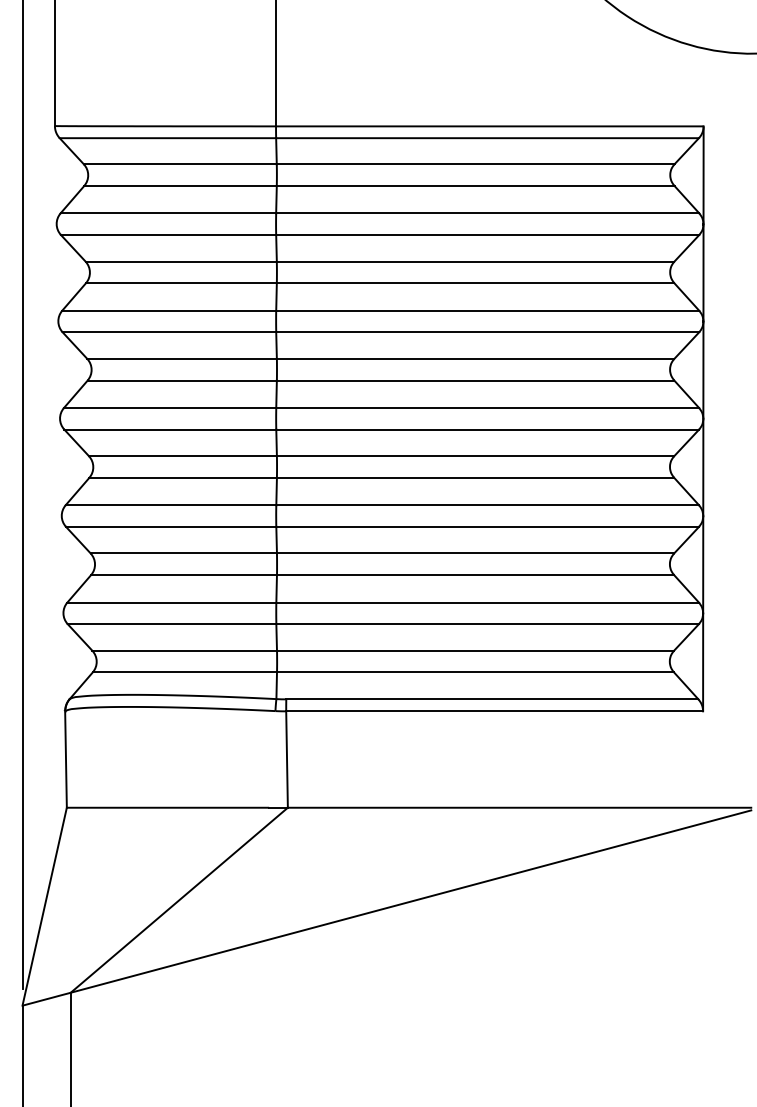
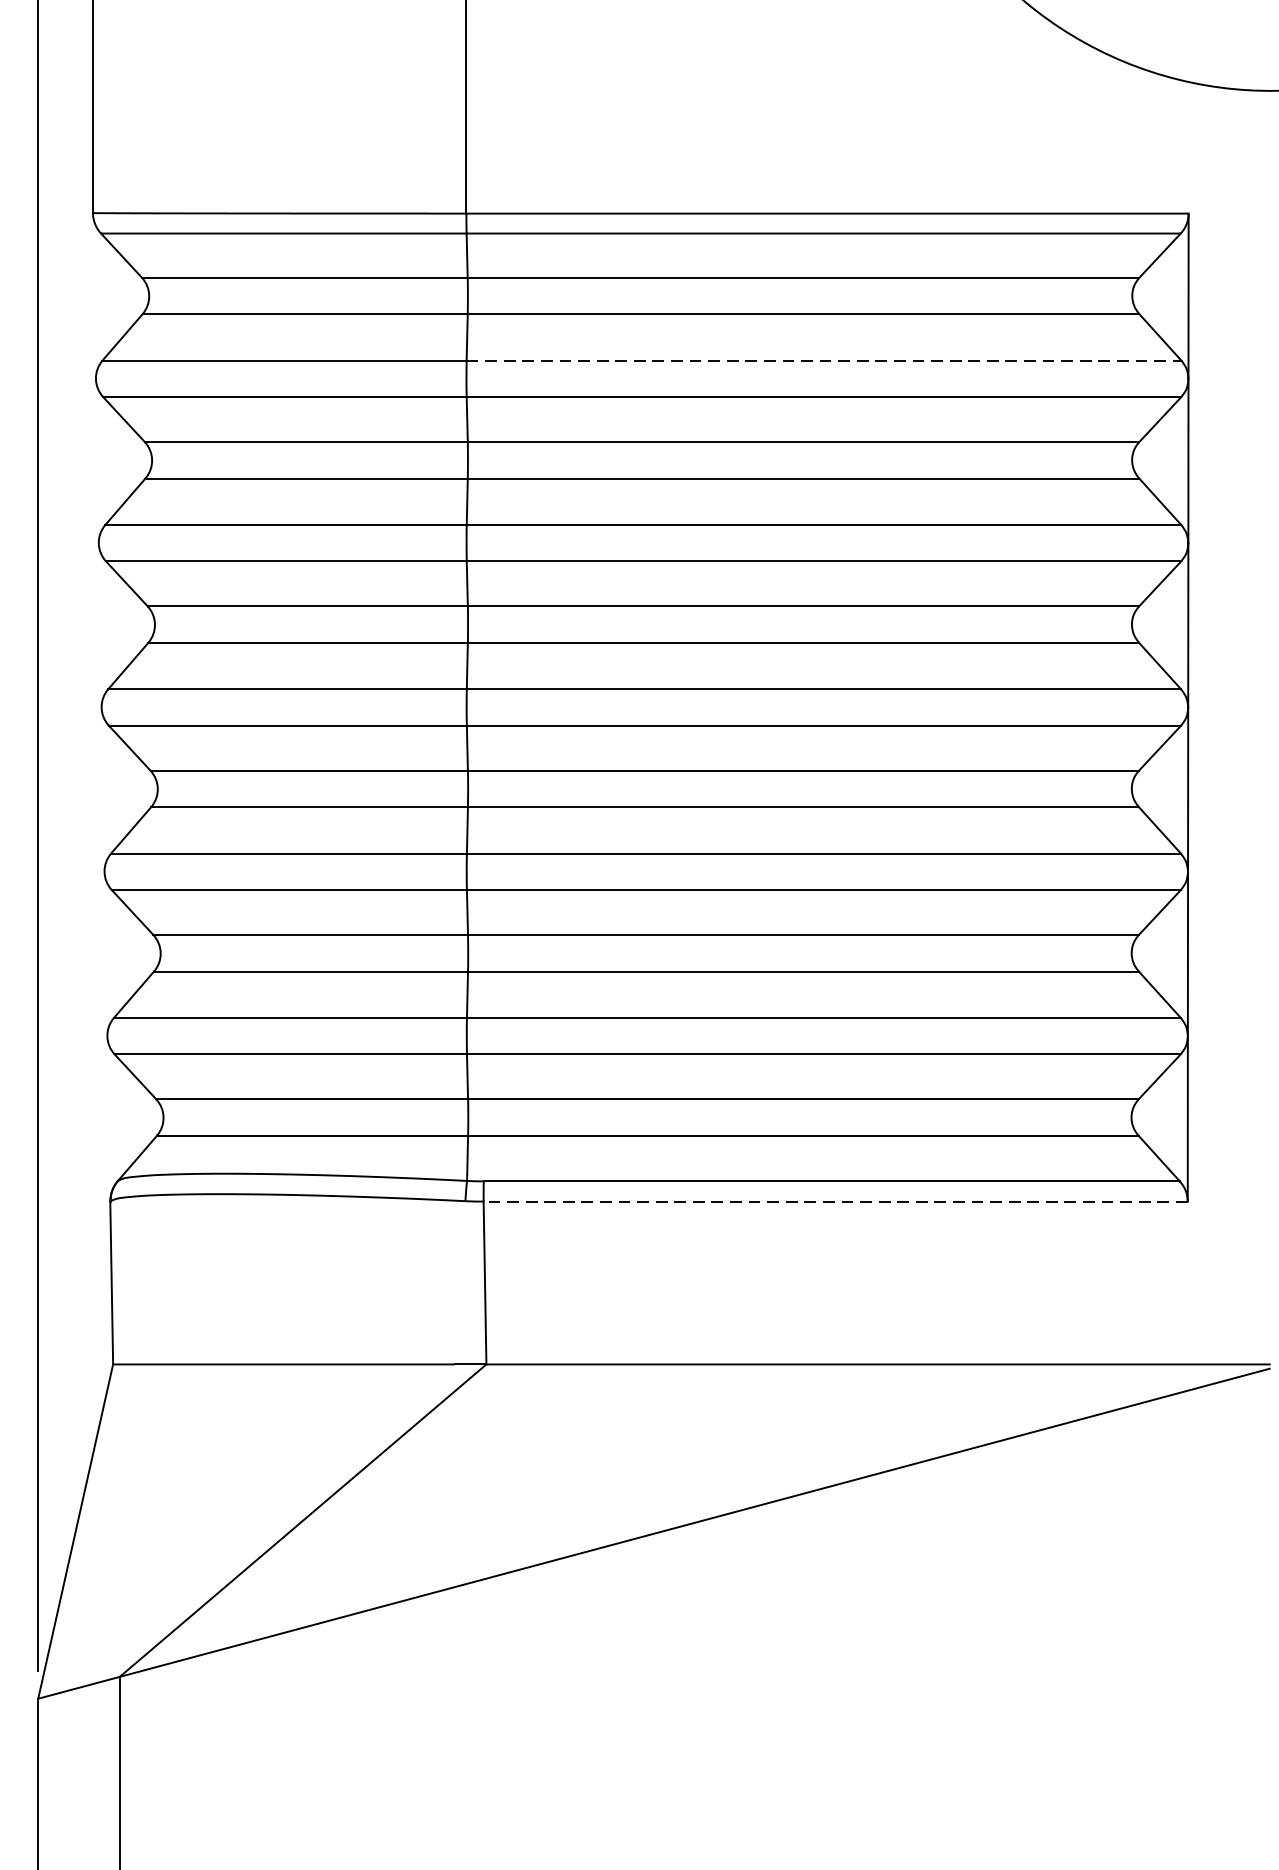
line: (487, 213) -> (823, 360), solid -> dashed
line: (494, 711) -> (835, 1201), solid -> dashed

